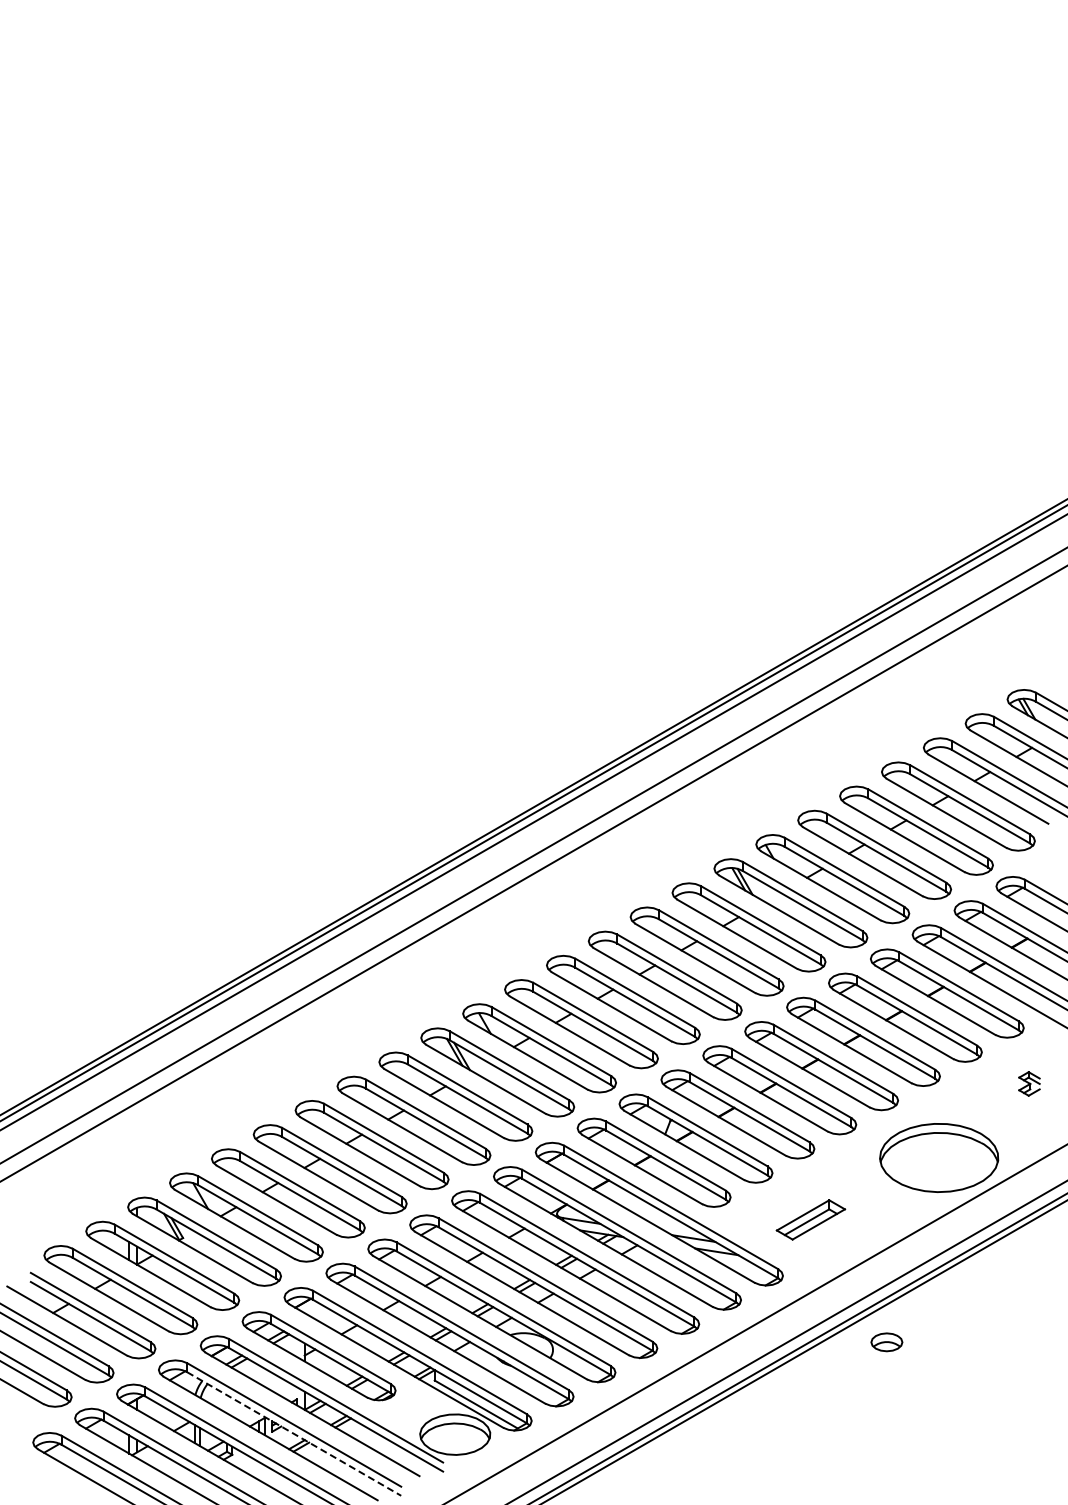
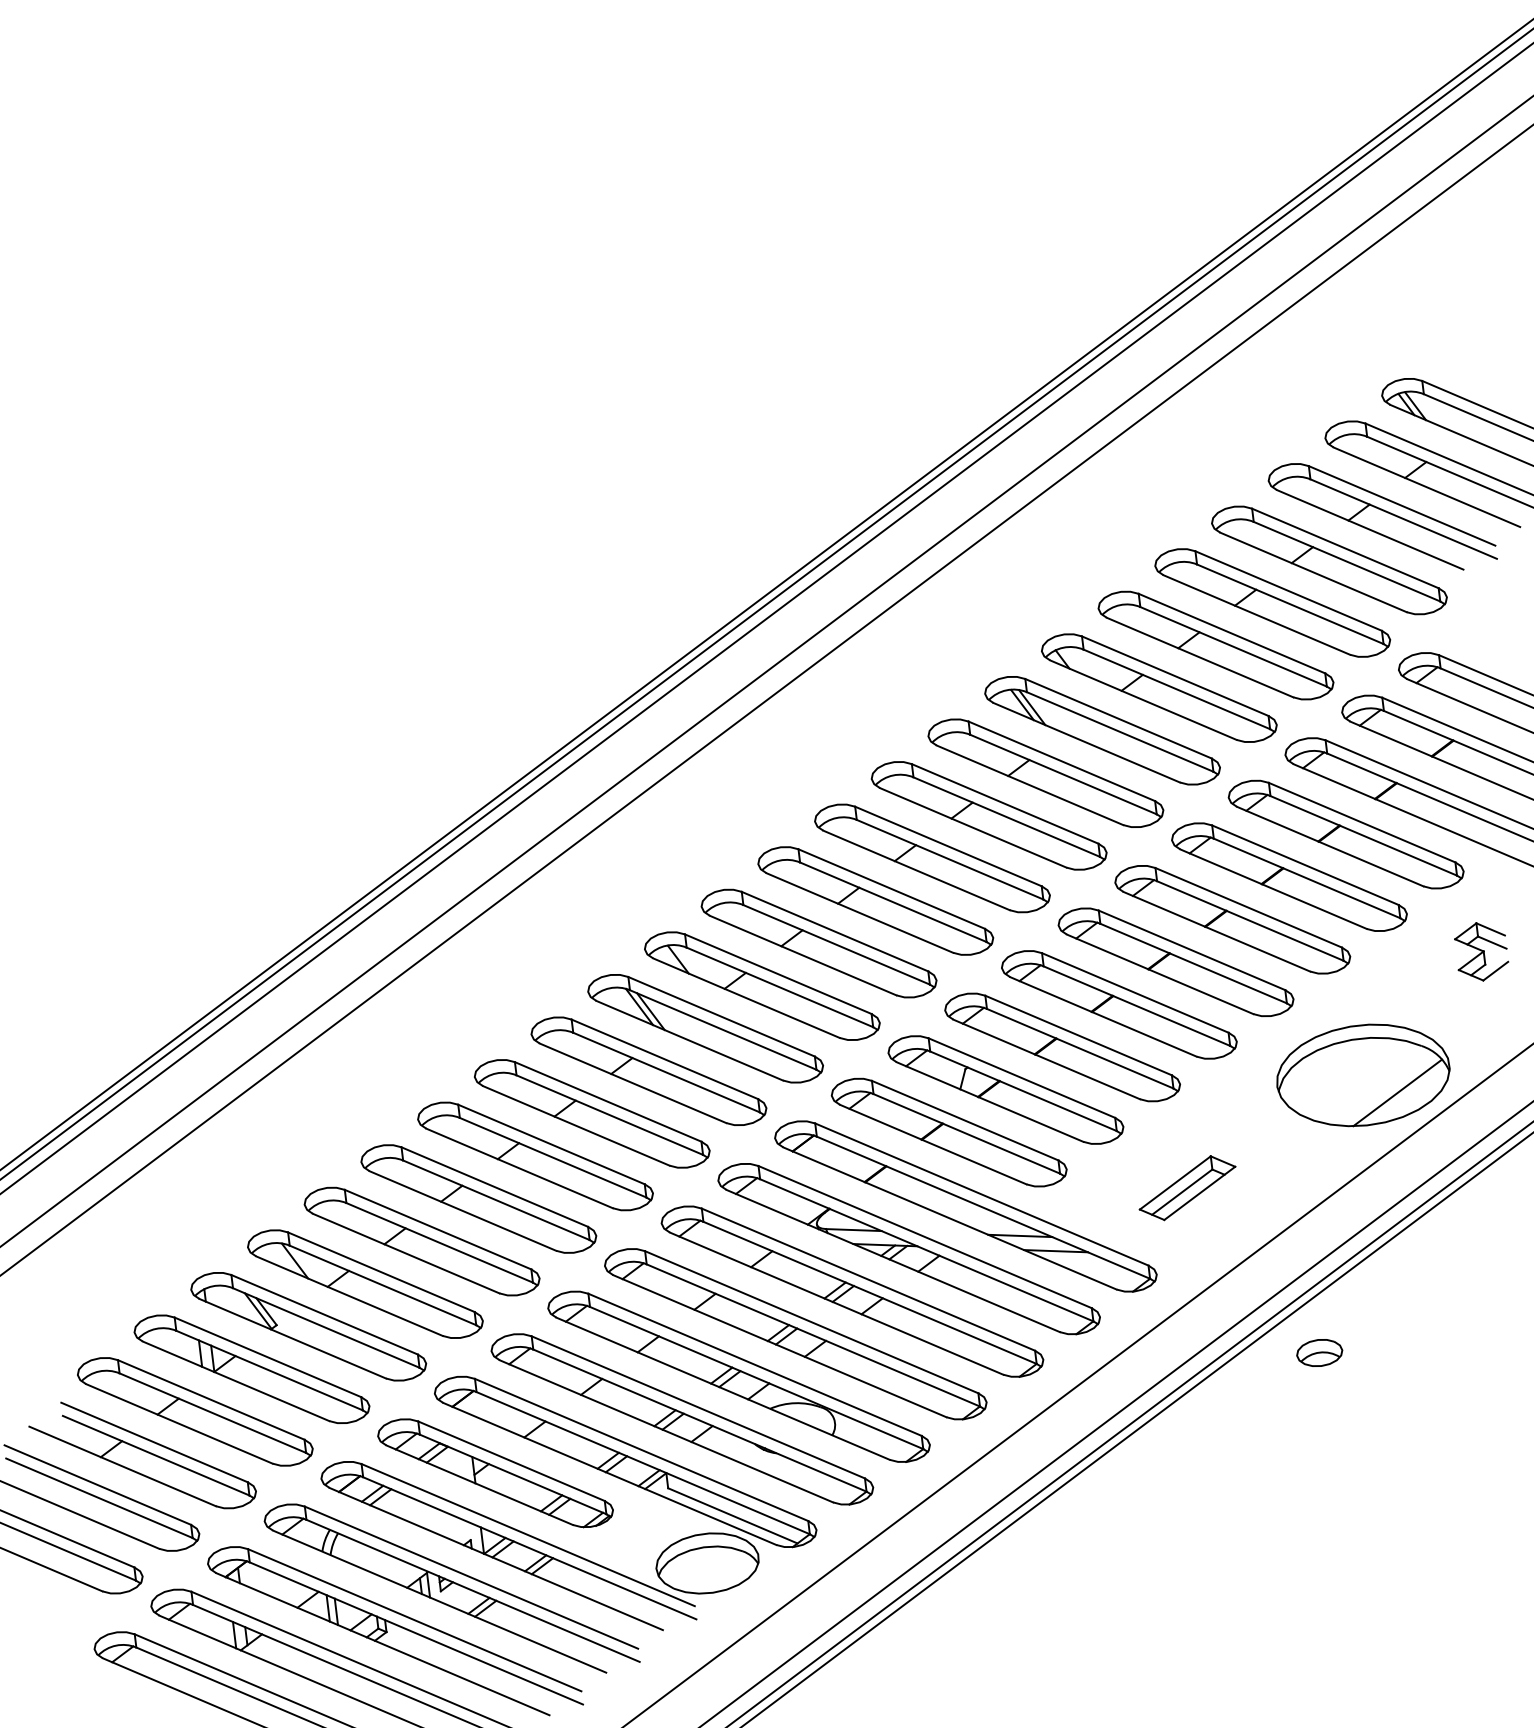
part: (1029, 1083) -> (1481, 951), size x1.67
line: (960, 1172) -> (1396, 1092), added
line: (294, 1434) -> (473, 1591), dashed -> solid

